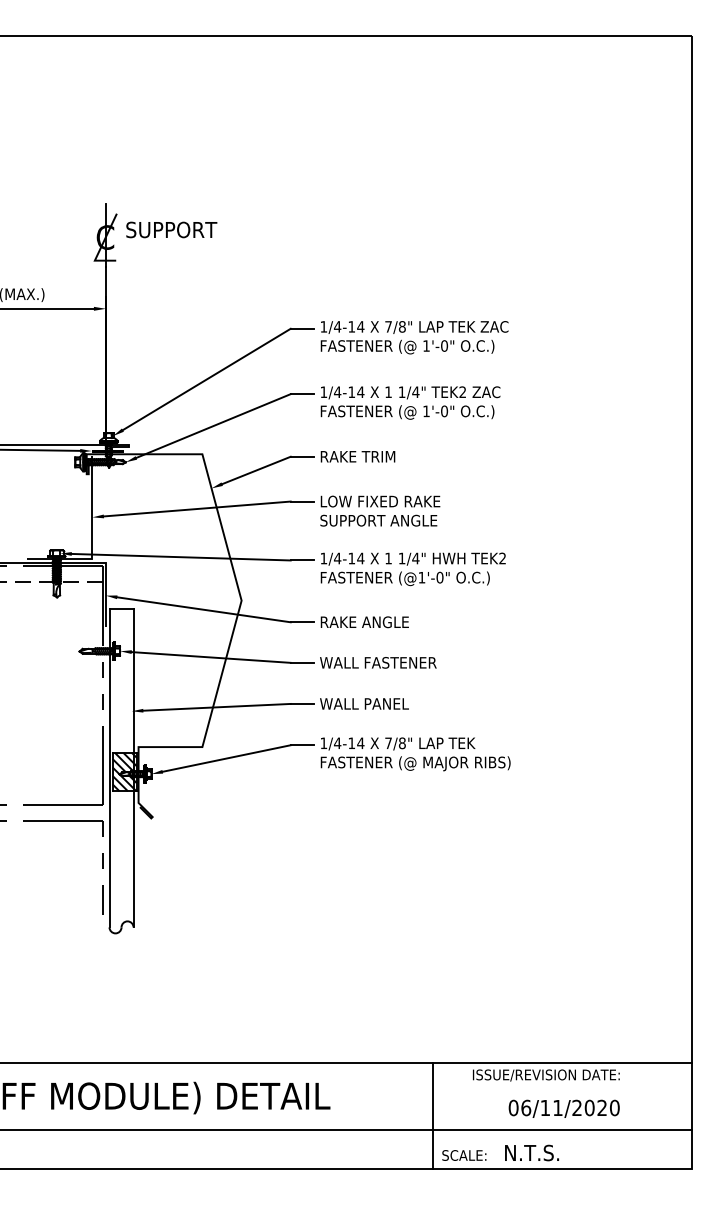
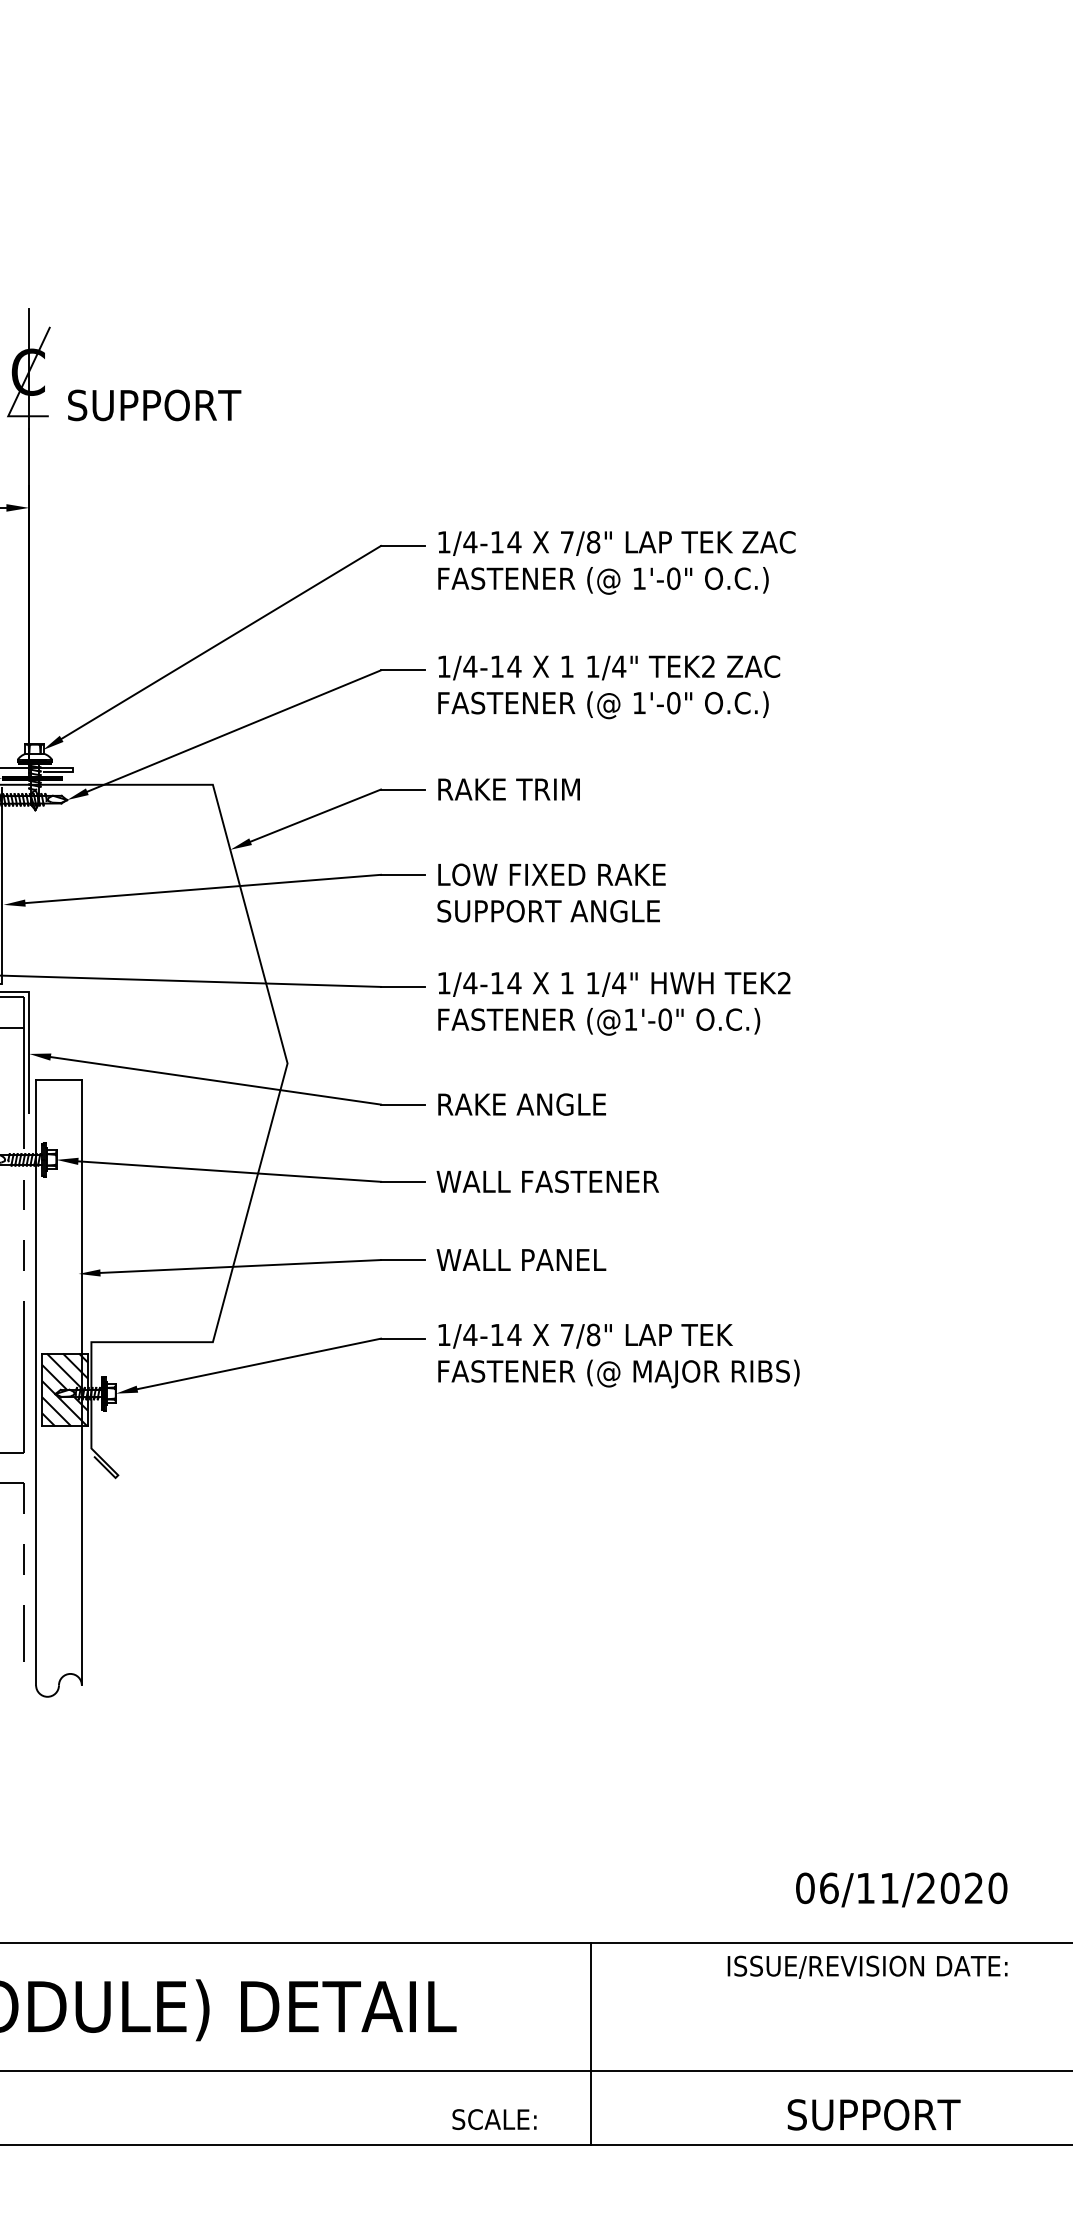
text: (171, 229) -> (154, 404), moved
text: (563, 1108) -> (900, 1889), moved
line: (432, 1115) -> (589, 2043), moved
text: (549, 1152) -> (873, 2113), N.T.S. -> SUPPORT
text: (464, 1155) -> (494, 2119), moved

